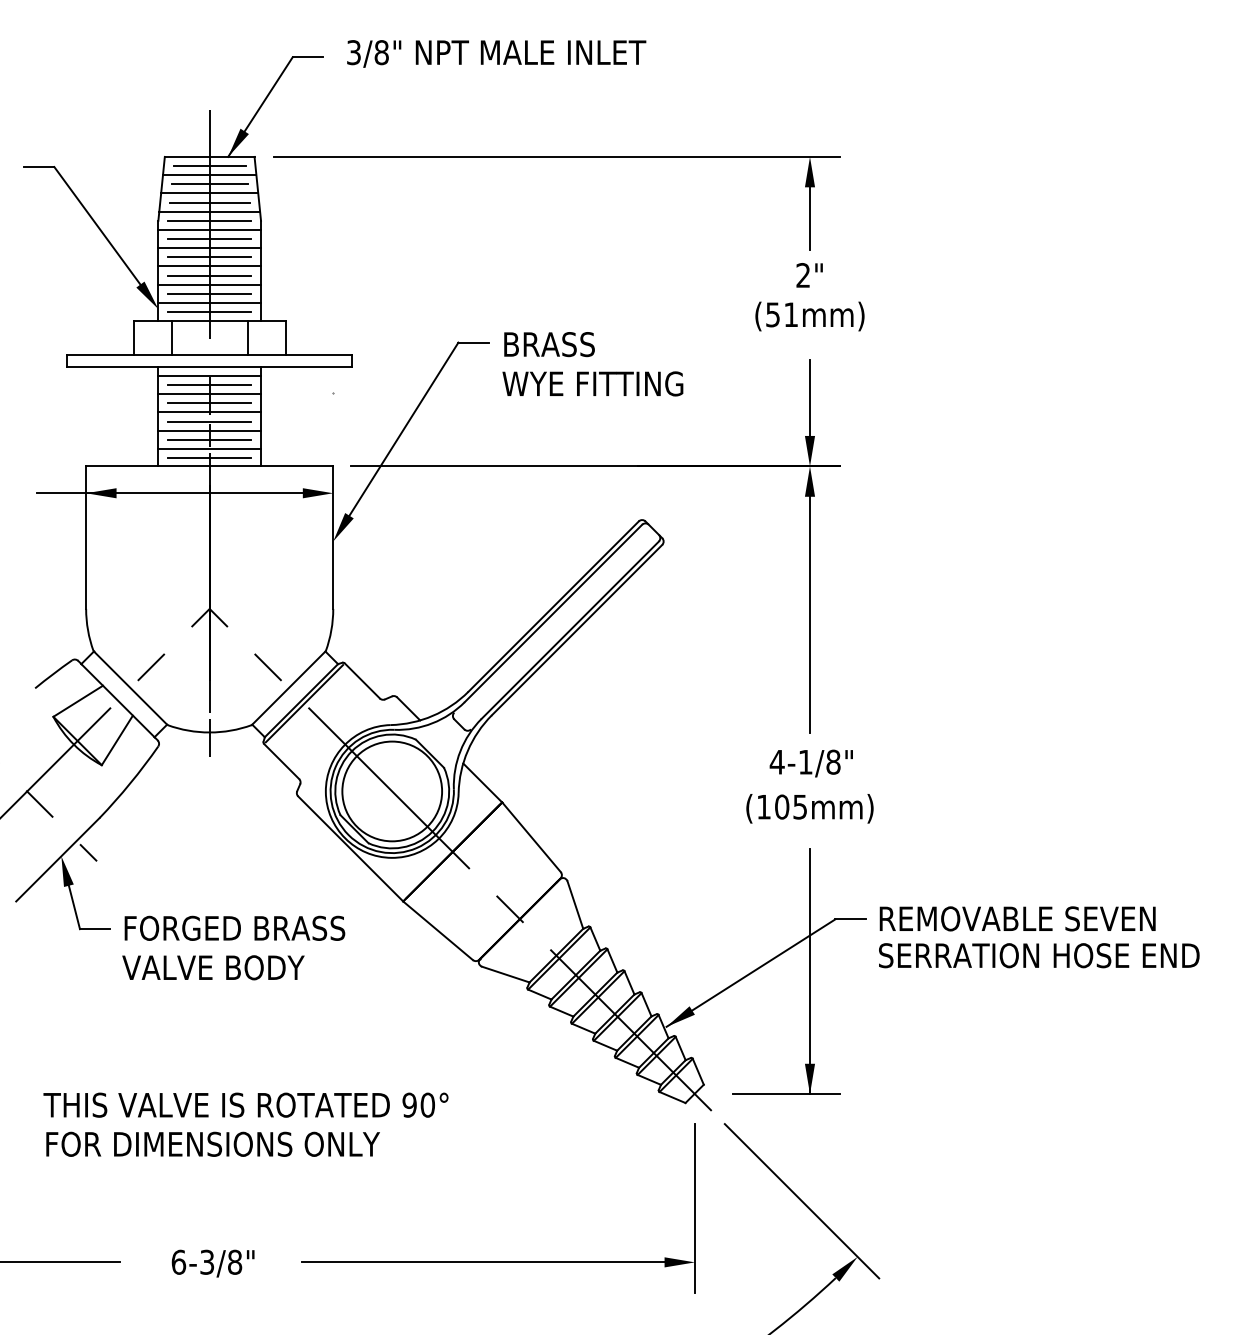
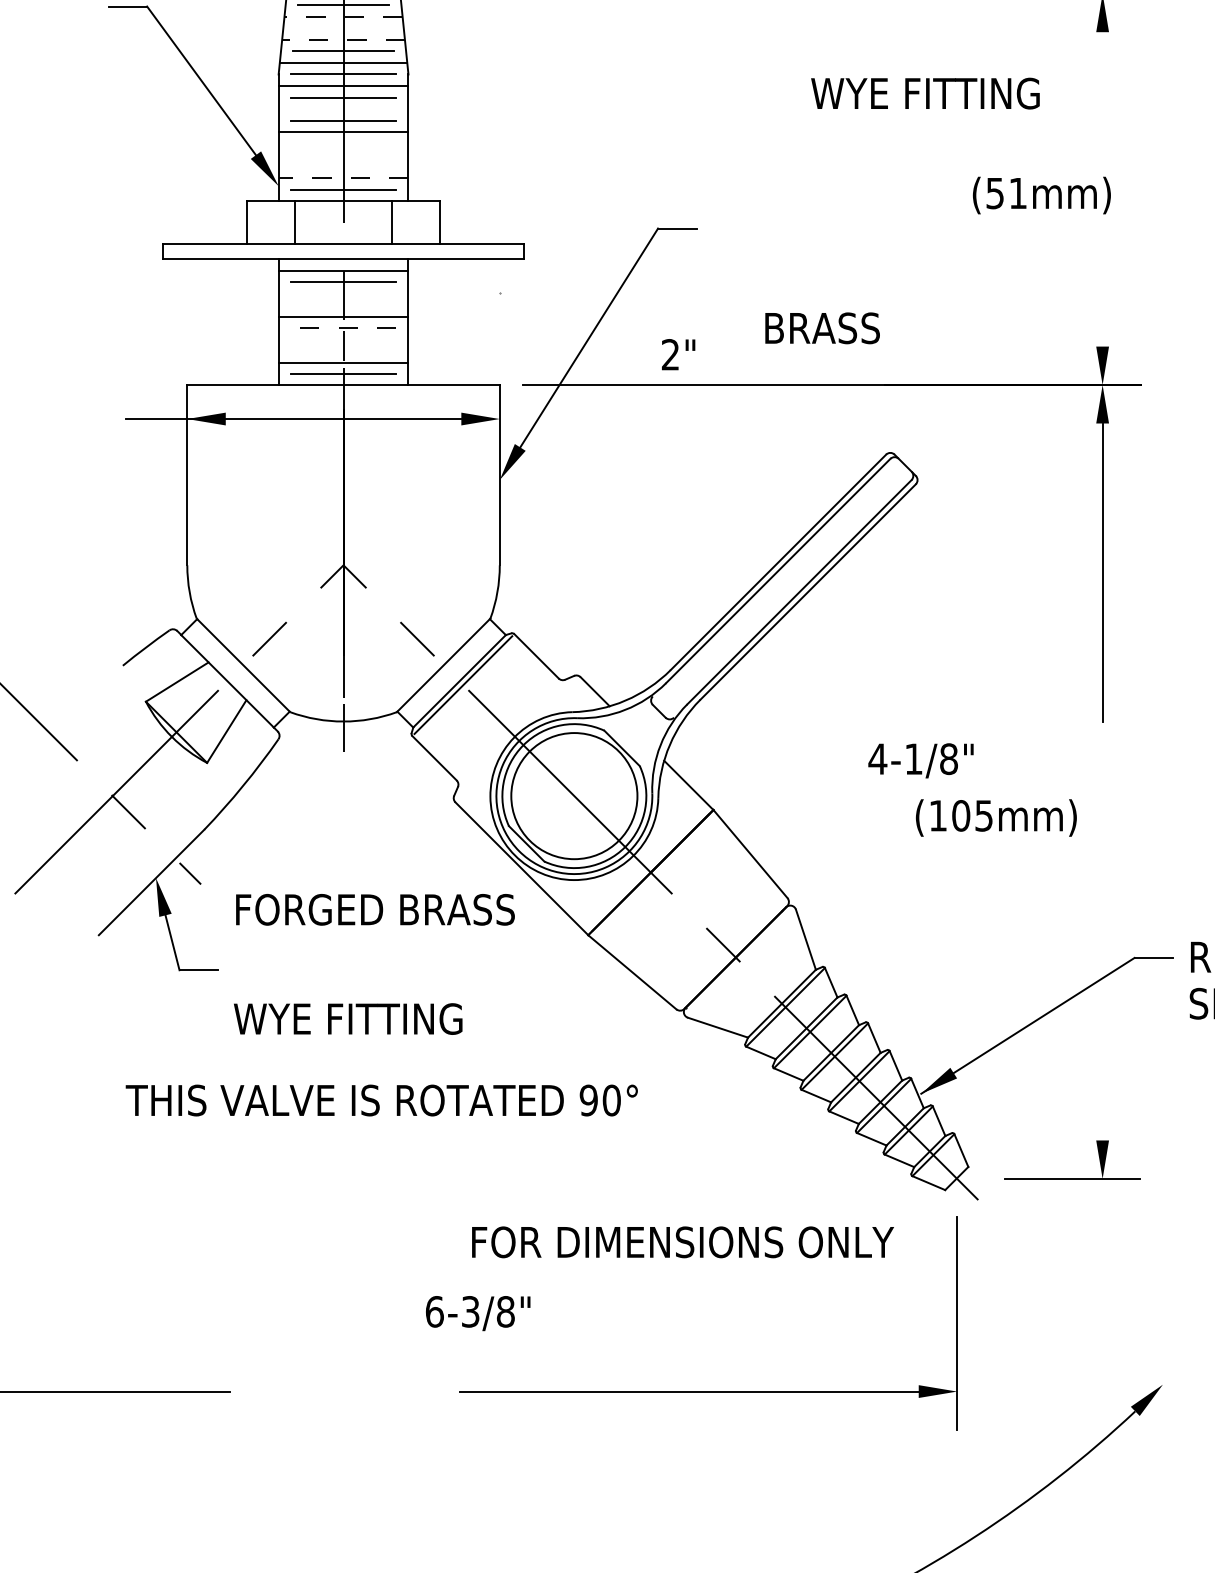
line: (209, 175) -> (343, 17), solid -> dashed
line: (209, 184) -> (343, 28), removed
line: (209, 193) -> (343, 39), solid -> dashed
line: (809, 218) -> (1101, 71), removed
line: (209, 248) -> (343, 109), removed
line: (209, 275) -> (343, 143), removed
text: (809, 275) -> (678, 354), moved
line: (209, 284) -> (343, 155), removed
line: (209, 293) -> (343, 166), removed
line: (209, 302) -> (343, 177), solid -> dashed
text: (809, 316) -> (1041, 195), moved
text: (549, 344) -> (822, 328), moved
text: (592, 383) -> (924, 93), moved
line: (209, 394) -> (343, 294), removed
line: (809, 397) -> (1101, 297), removed
line: (209, 403) -> (343, 305), removed
line: (209, 421) -> (343, 328), solid -> dashed
line: (209, 430) -> (343, 339), removed
line: (209, 439) -> (343, 351), removed
text: (810, 763) -> (919, 760), moved
text: (809, 808) -> (995, 817), moved
text: (234, 927) -> (374, 908), moved
text: (213, 967) -> (348, 1018), VALVE BODY -> WYE FITTING
line: (809, 971) -> (1101, 1023), removed
text: (245, 1104) -> (381, 1099), moved
text: (212, 1143) -> (682, 1241), moved
line: (801, 1201) -> (1091, 1314), removed
text: (212, 1263) -> (477, 1313), moved

